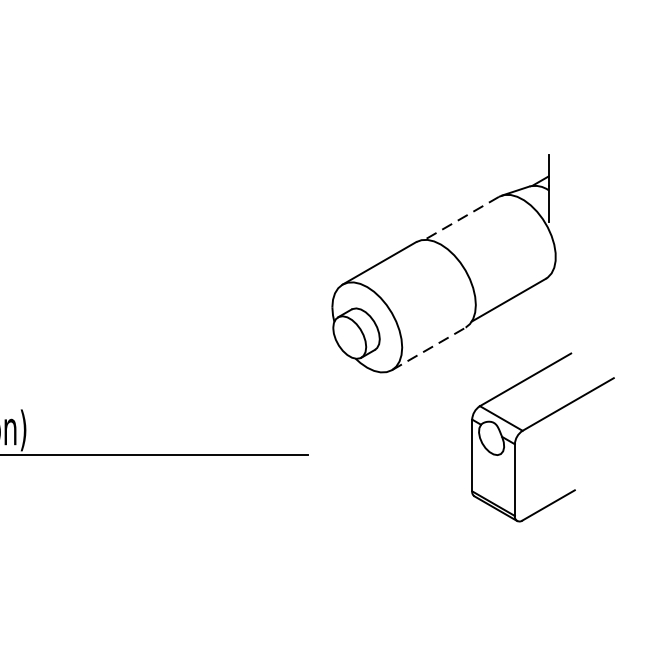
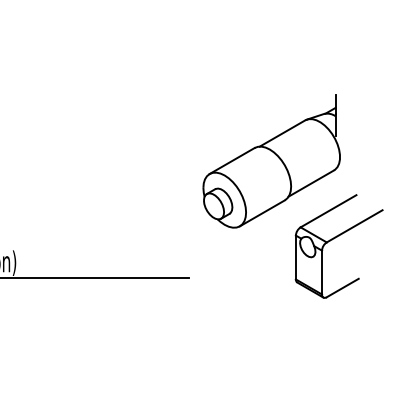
line: (461, 218) -> (282, 133), dashed -> solid
line: (428, 349) -> (262, 213), dashed -> solid
part: (535, 426) -> (334, 239), moved

